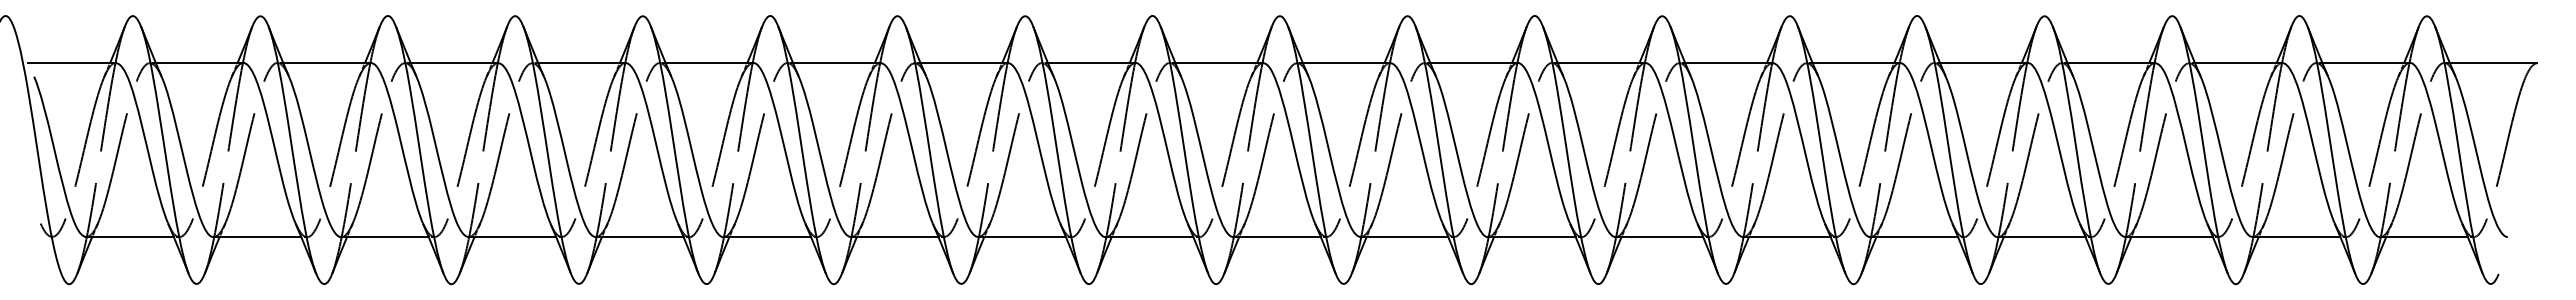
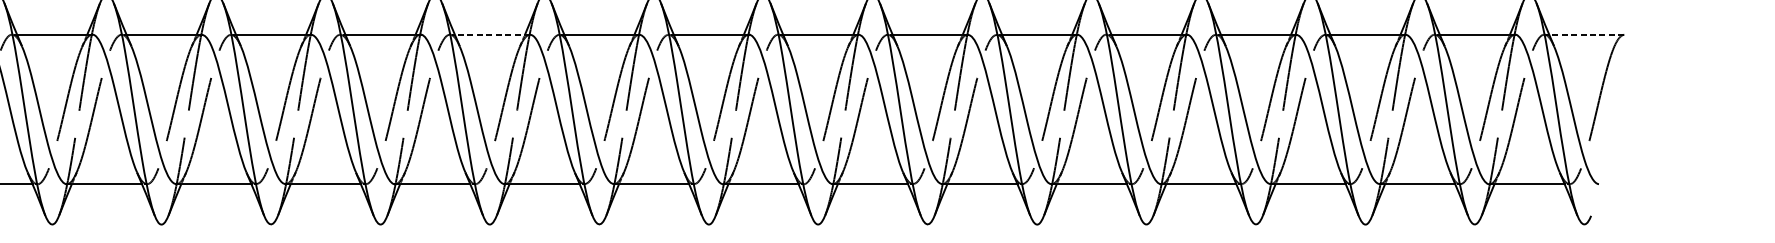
line: (1219, 62) -> (492, 34), solid -> dashed
line: (2493, 62) -> (1586, 34), solid -> dashed

